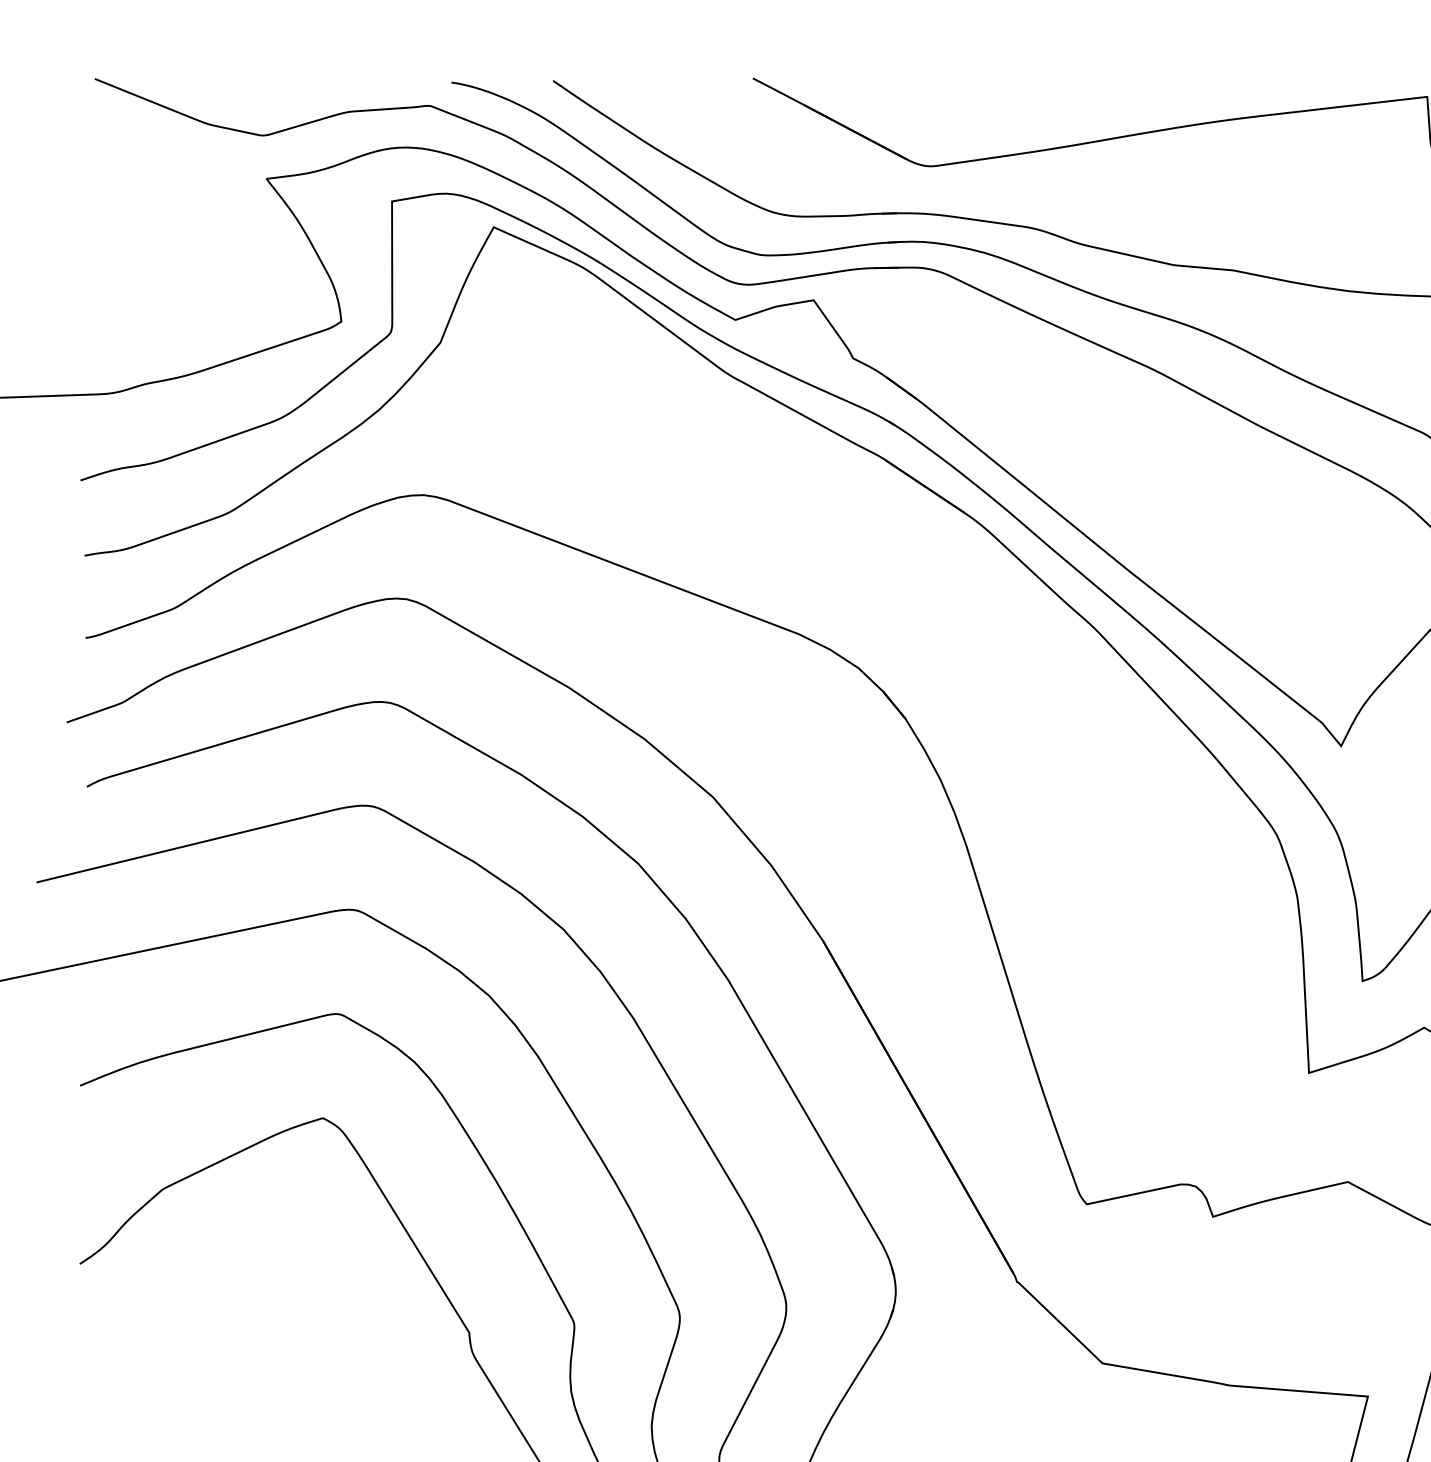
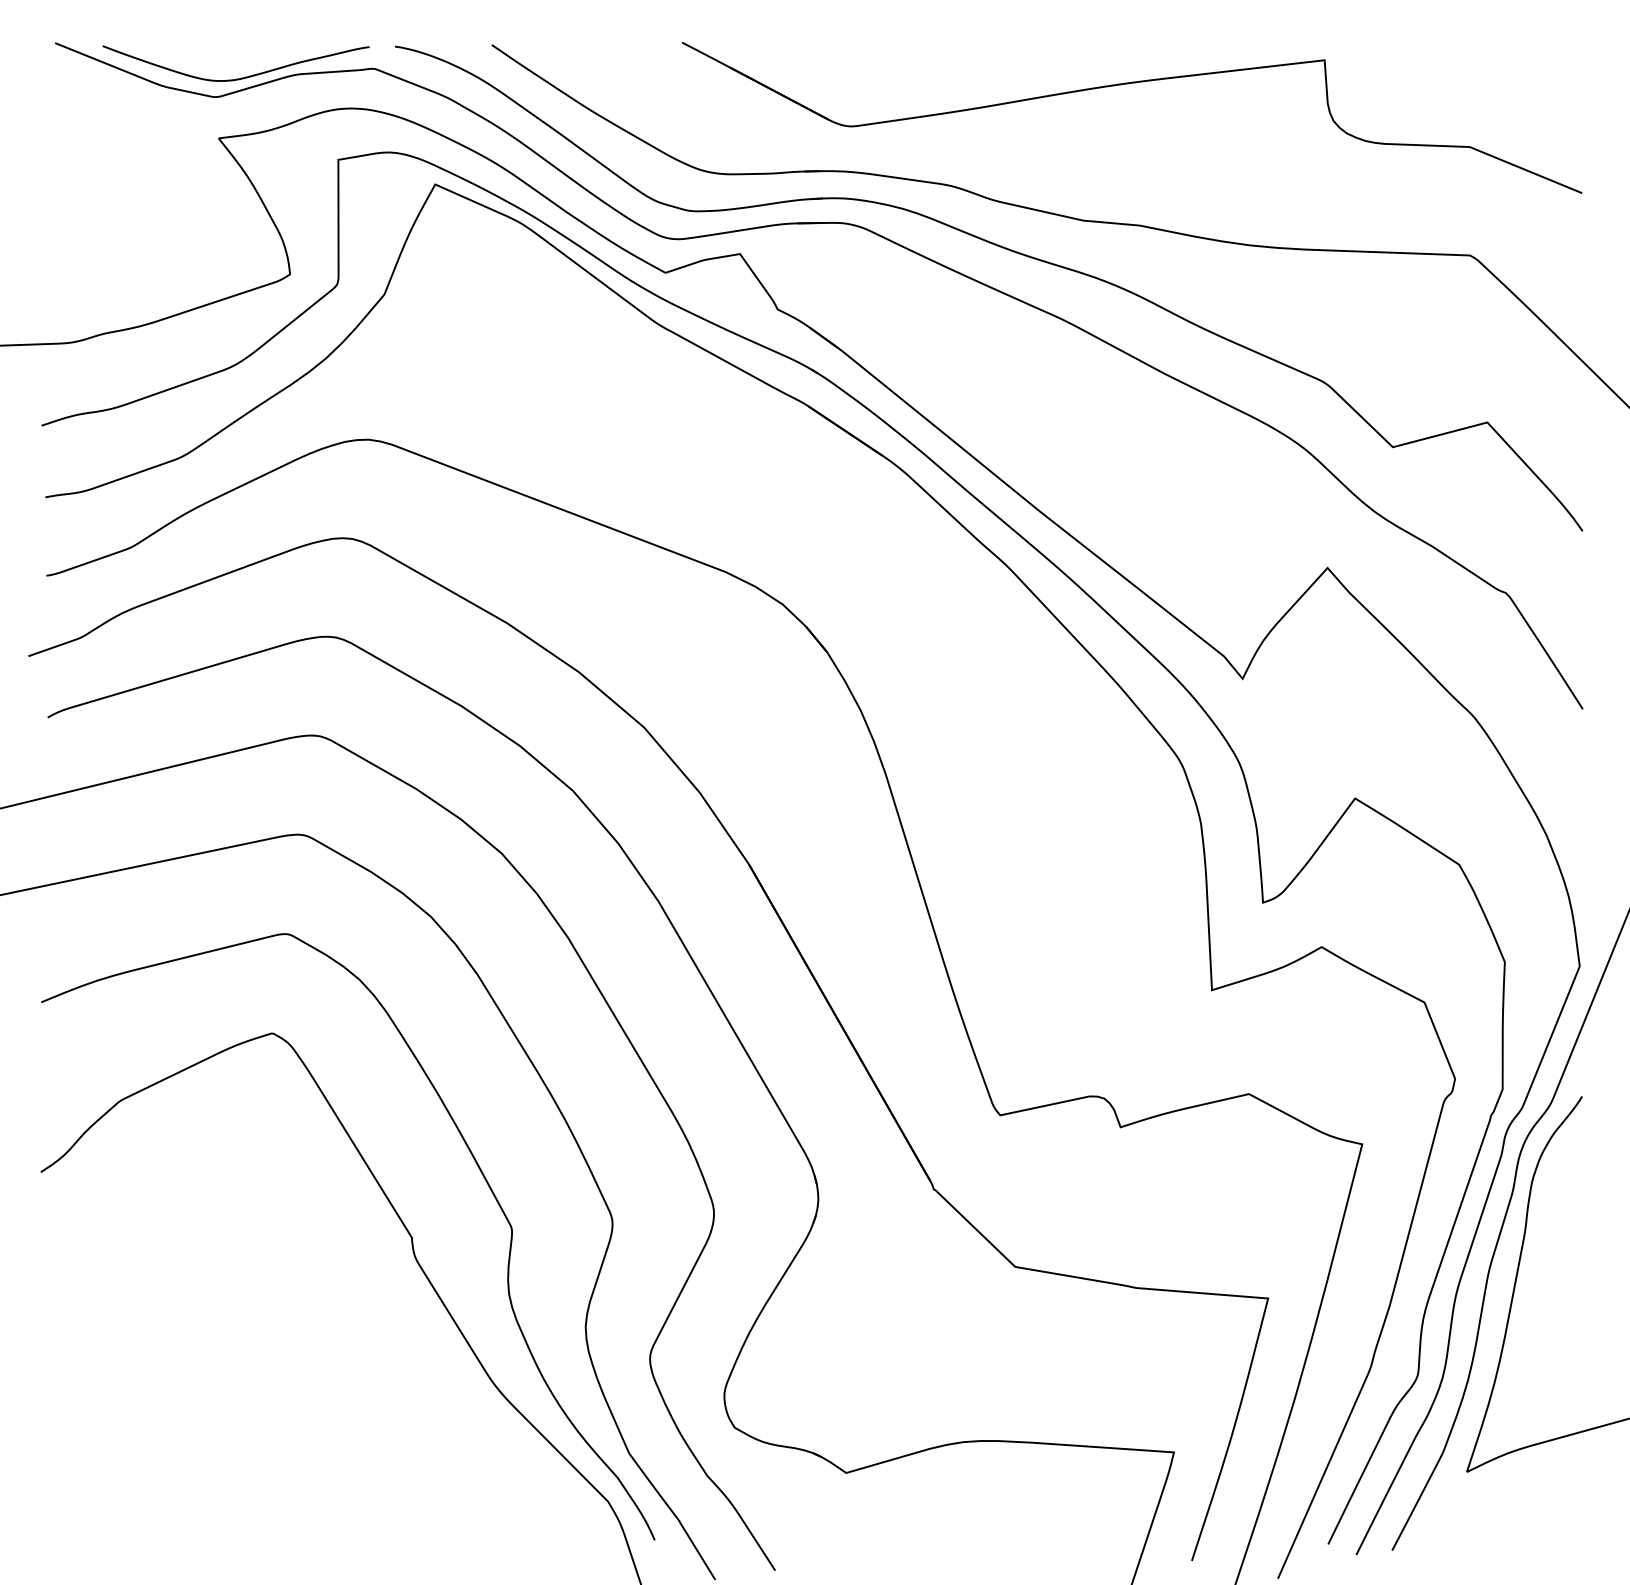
curve: (285, 116) -> (236, 78), added

